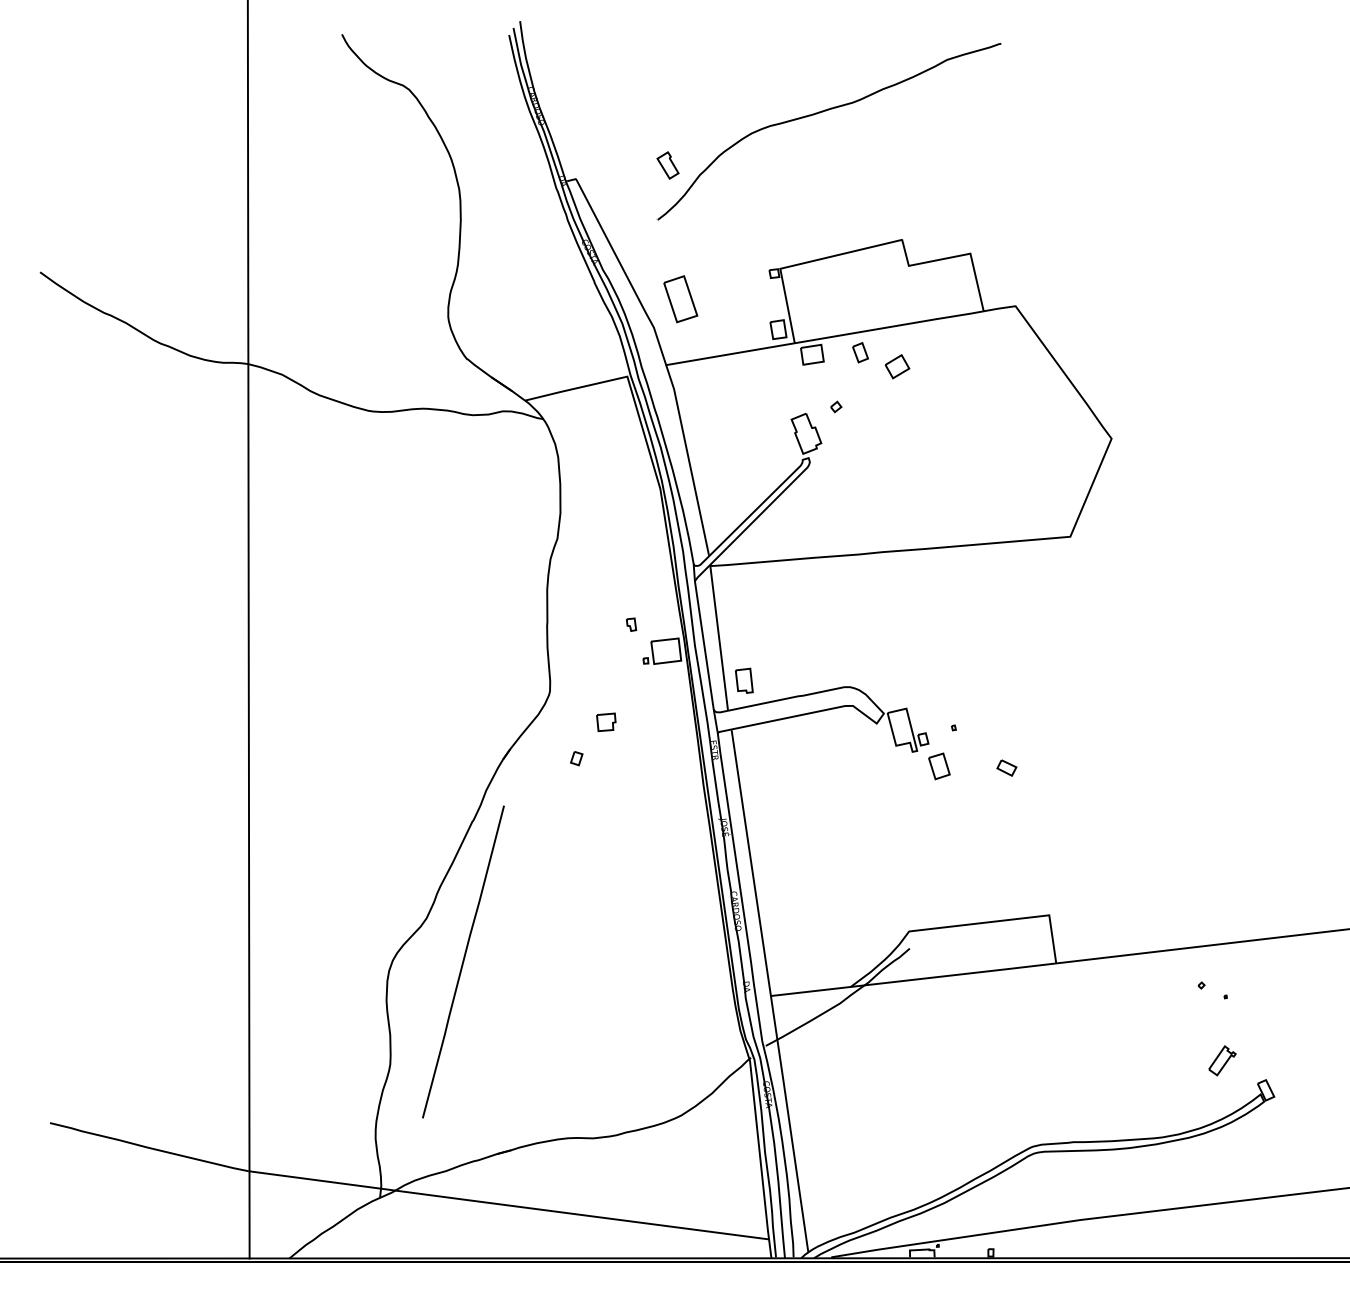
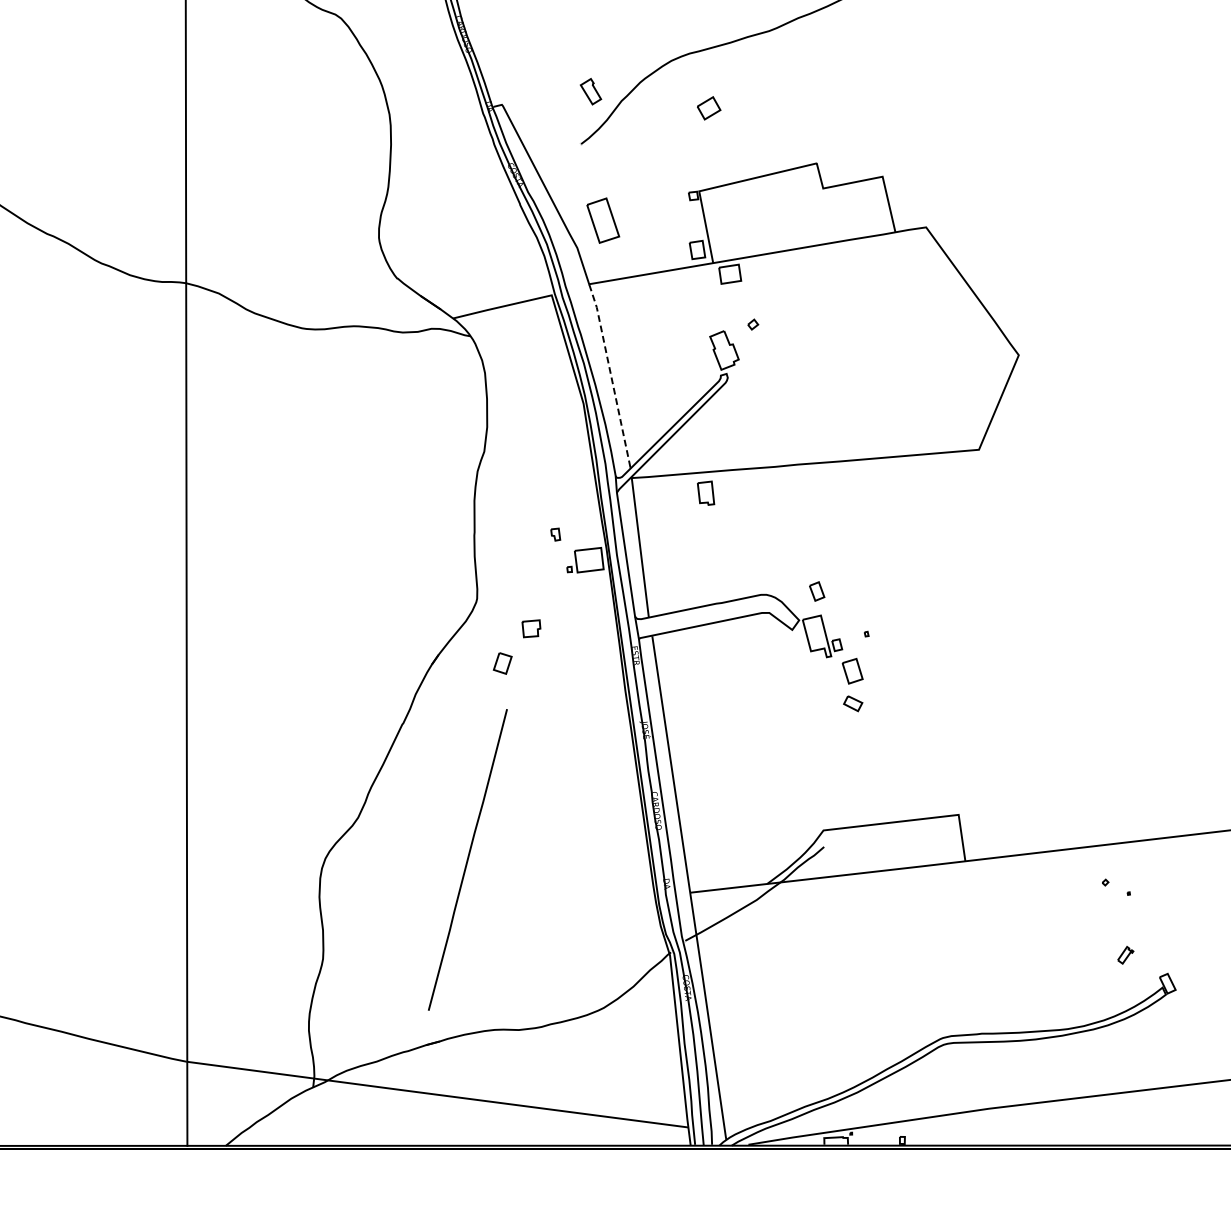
part: (860, 352) -> (817, 591), moved
part: (897, 366) -> (709, 108), moved
line: (688, 458) -> (610, 374), solid -> dashed
part: (744, 680) -> (706, 492), moved
part: (576, 758) -> (502, 663), size x1.6
part: (1006, 767) -> (852, 703), moved
line: (463, 961) -> (467, 859), moved
part: (1222, 1060) -> (1125, 954), size x0.6

